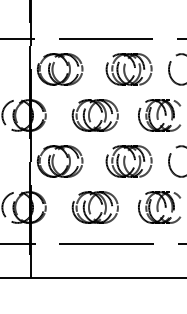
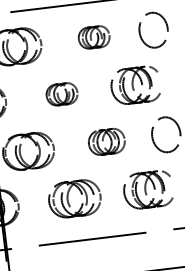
part: (128, 69) -> (93, 37), size x0.6
part: (94, 115) -> (61, 94), size x0.6
part: (128, 161) -> (106, 142), size x0.7

